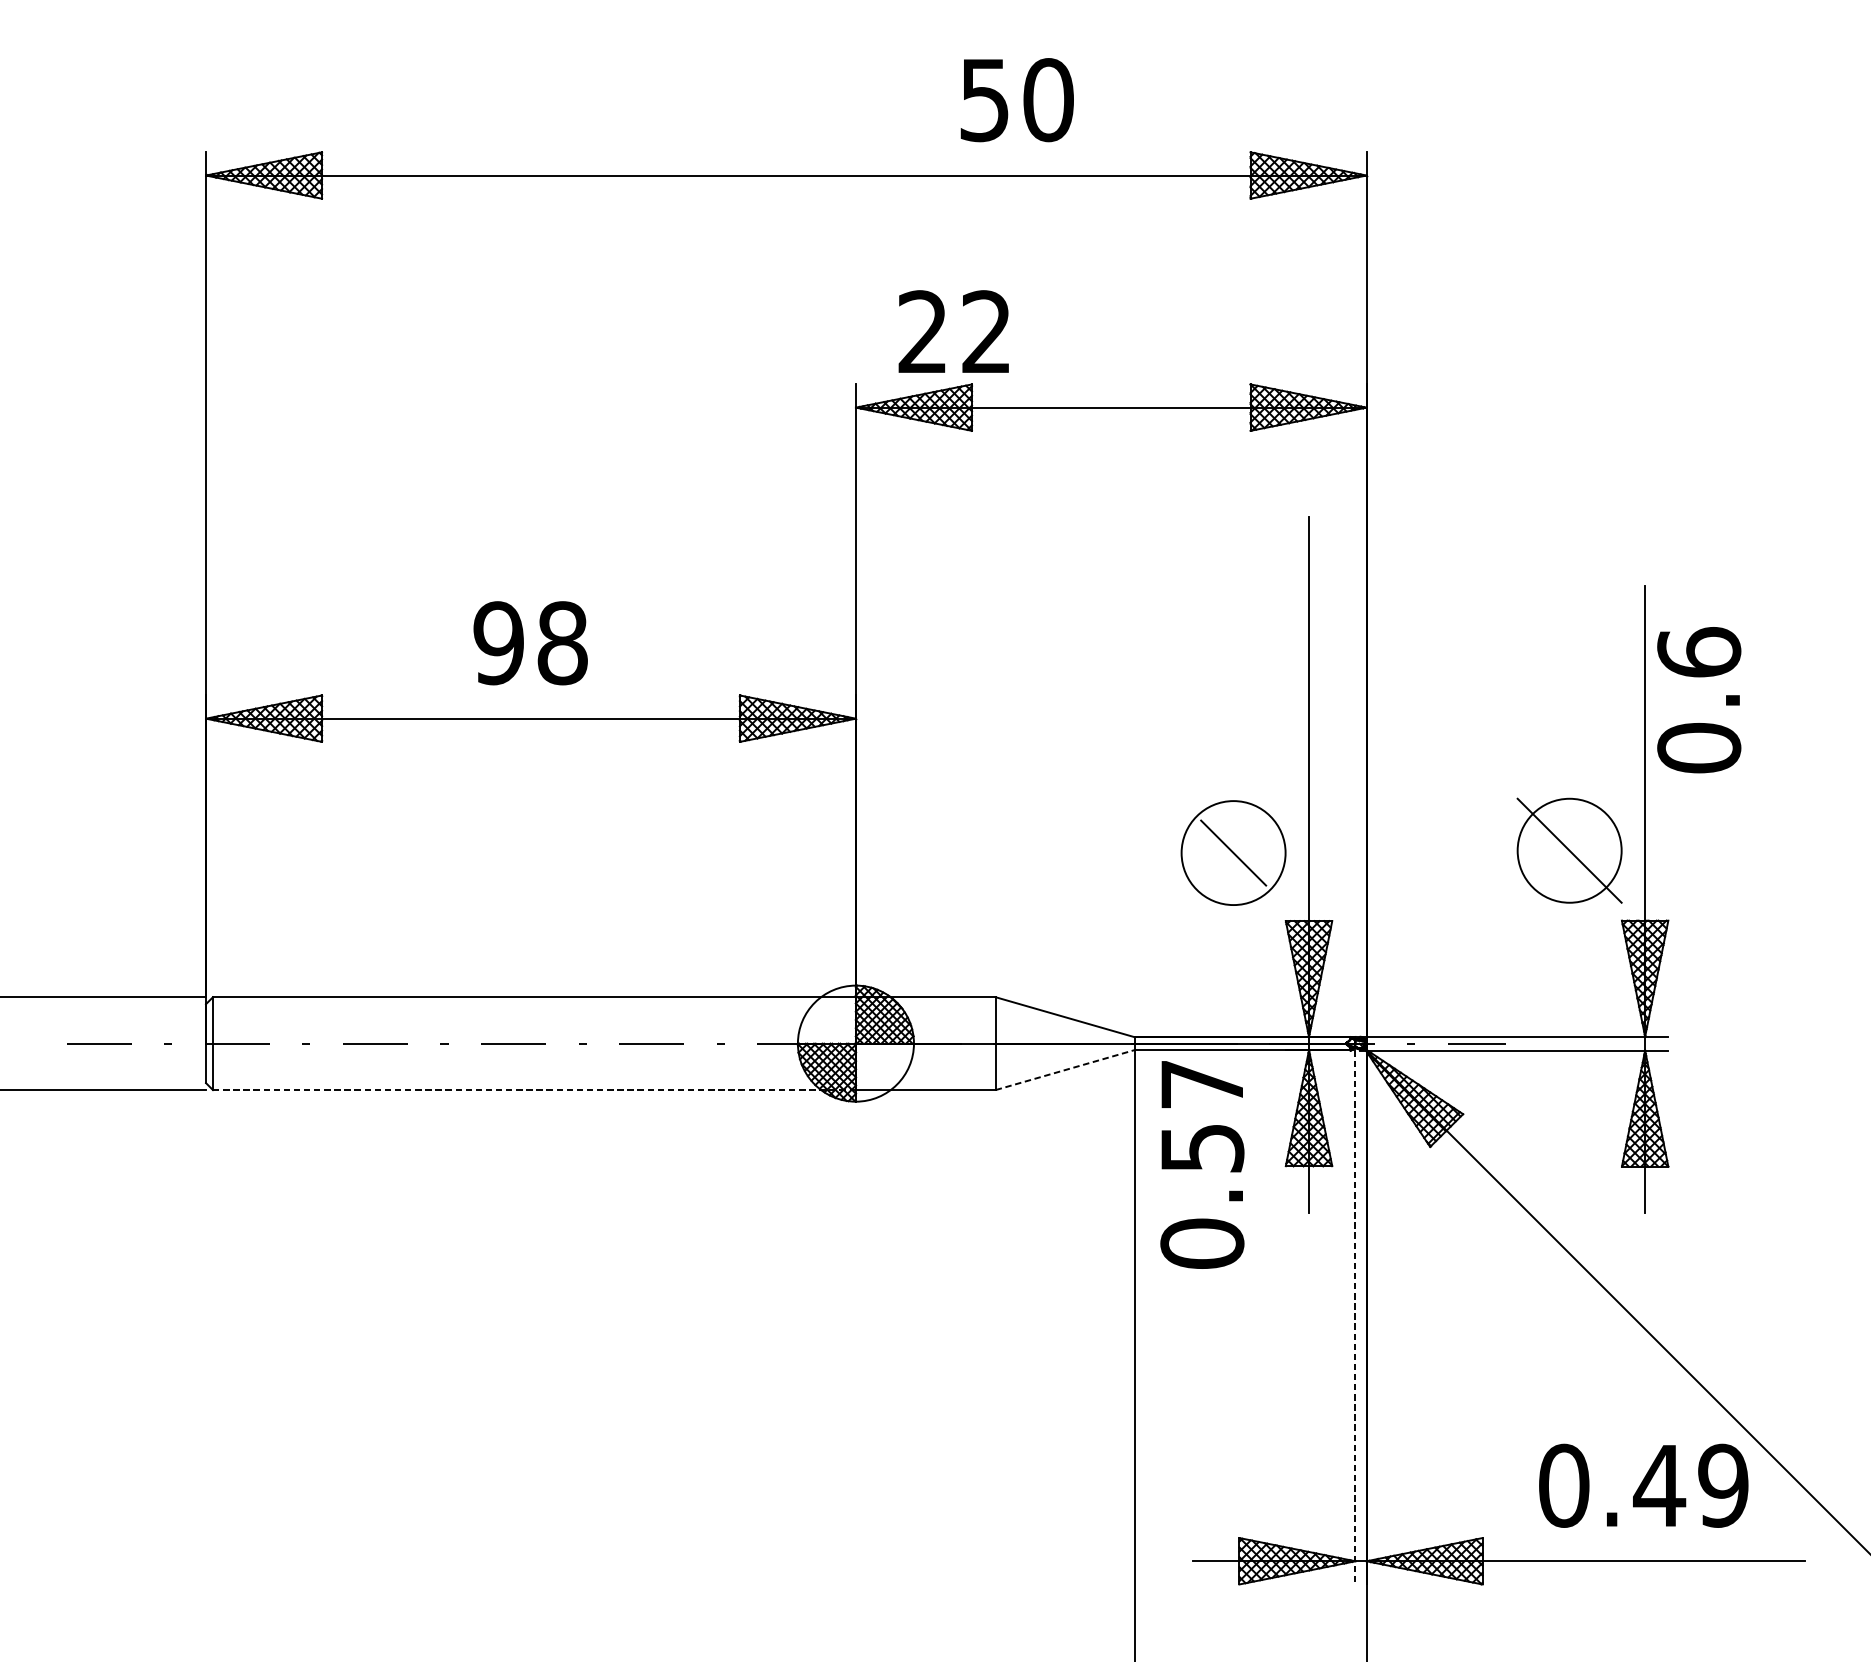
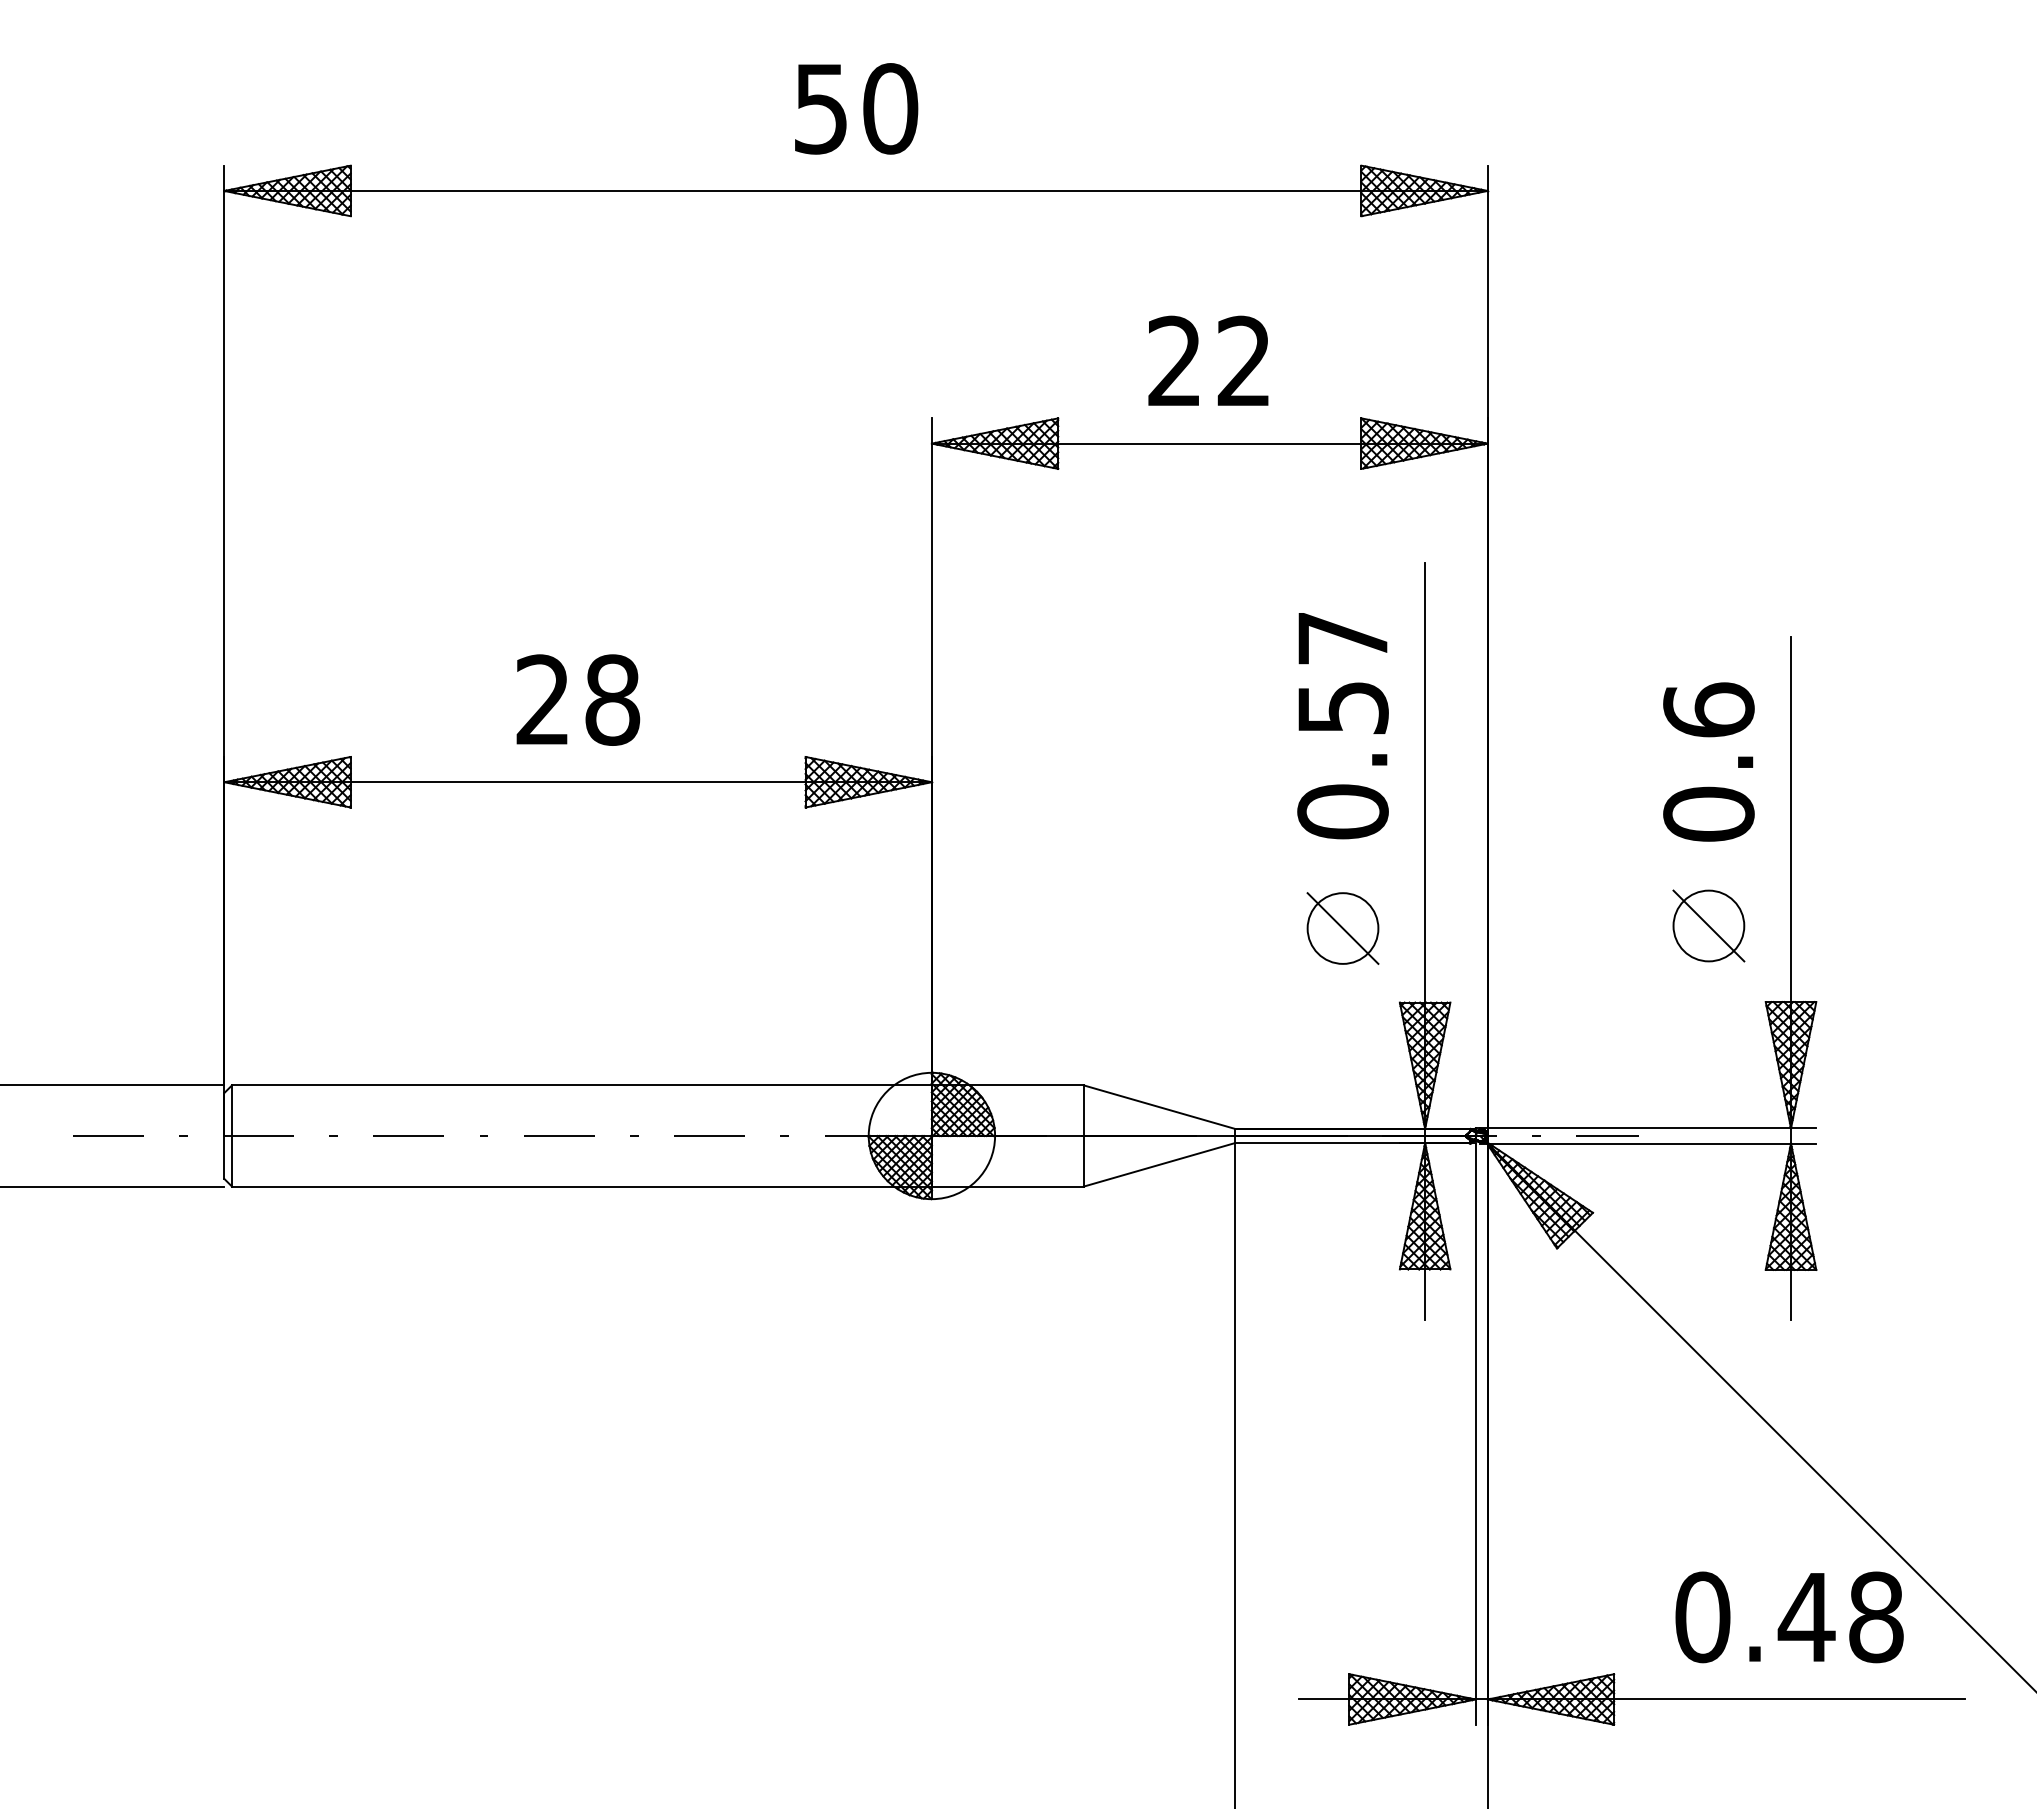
text: (1017, 99) -> (856, 108), moved
text: (953, 331) -> (1208, 360), moved
text: (498, 642) -> (542, 699), 98 -> 28
text: (1698, 699) -> (1708, 761), moved
part: (1569, 850) -> (1708, 925), size x0.62
circle: (1233, 853) -> (1342, 928), size x0.62
line: (1065, 1069) -> (1159, 1164), dashed -> solid
line: (534, 1090) -> (581, 1186), dashed -> solid
text: (1201, 1165) -> (1342, 726), moved
line: (1355, 1317) -> (1475, 1434), dashed -> solid
text: (1722, 1485) -> (1875, 1617), 0.49 -> 0.48

